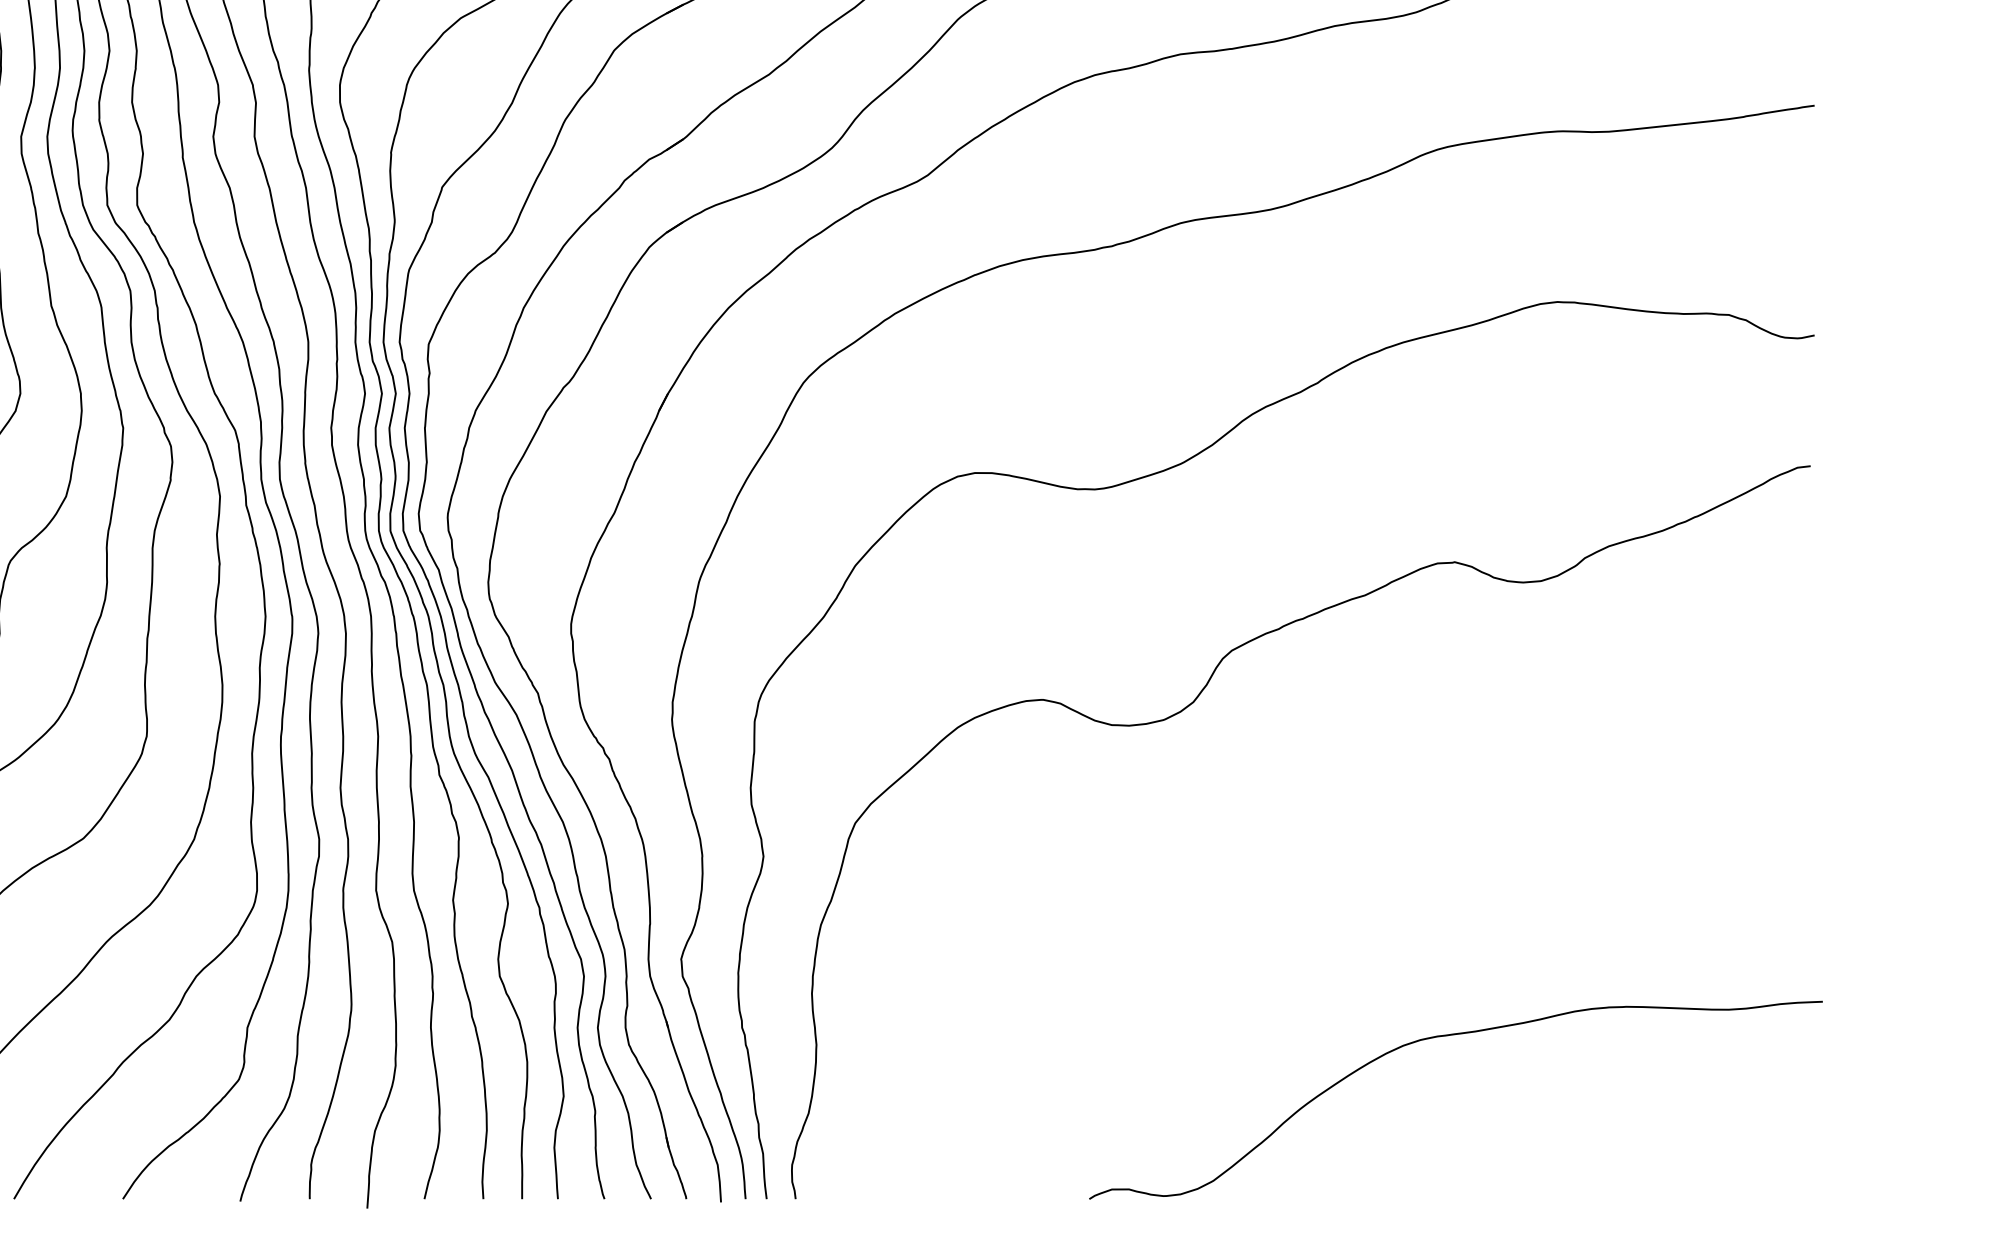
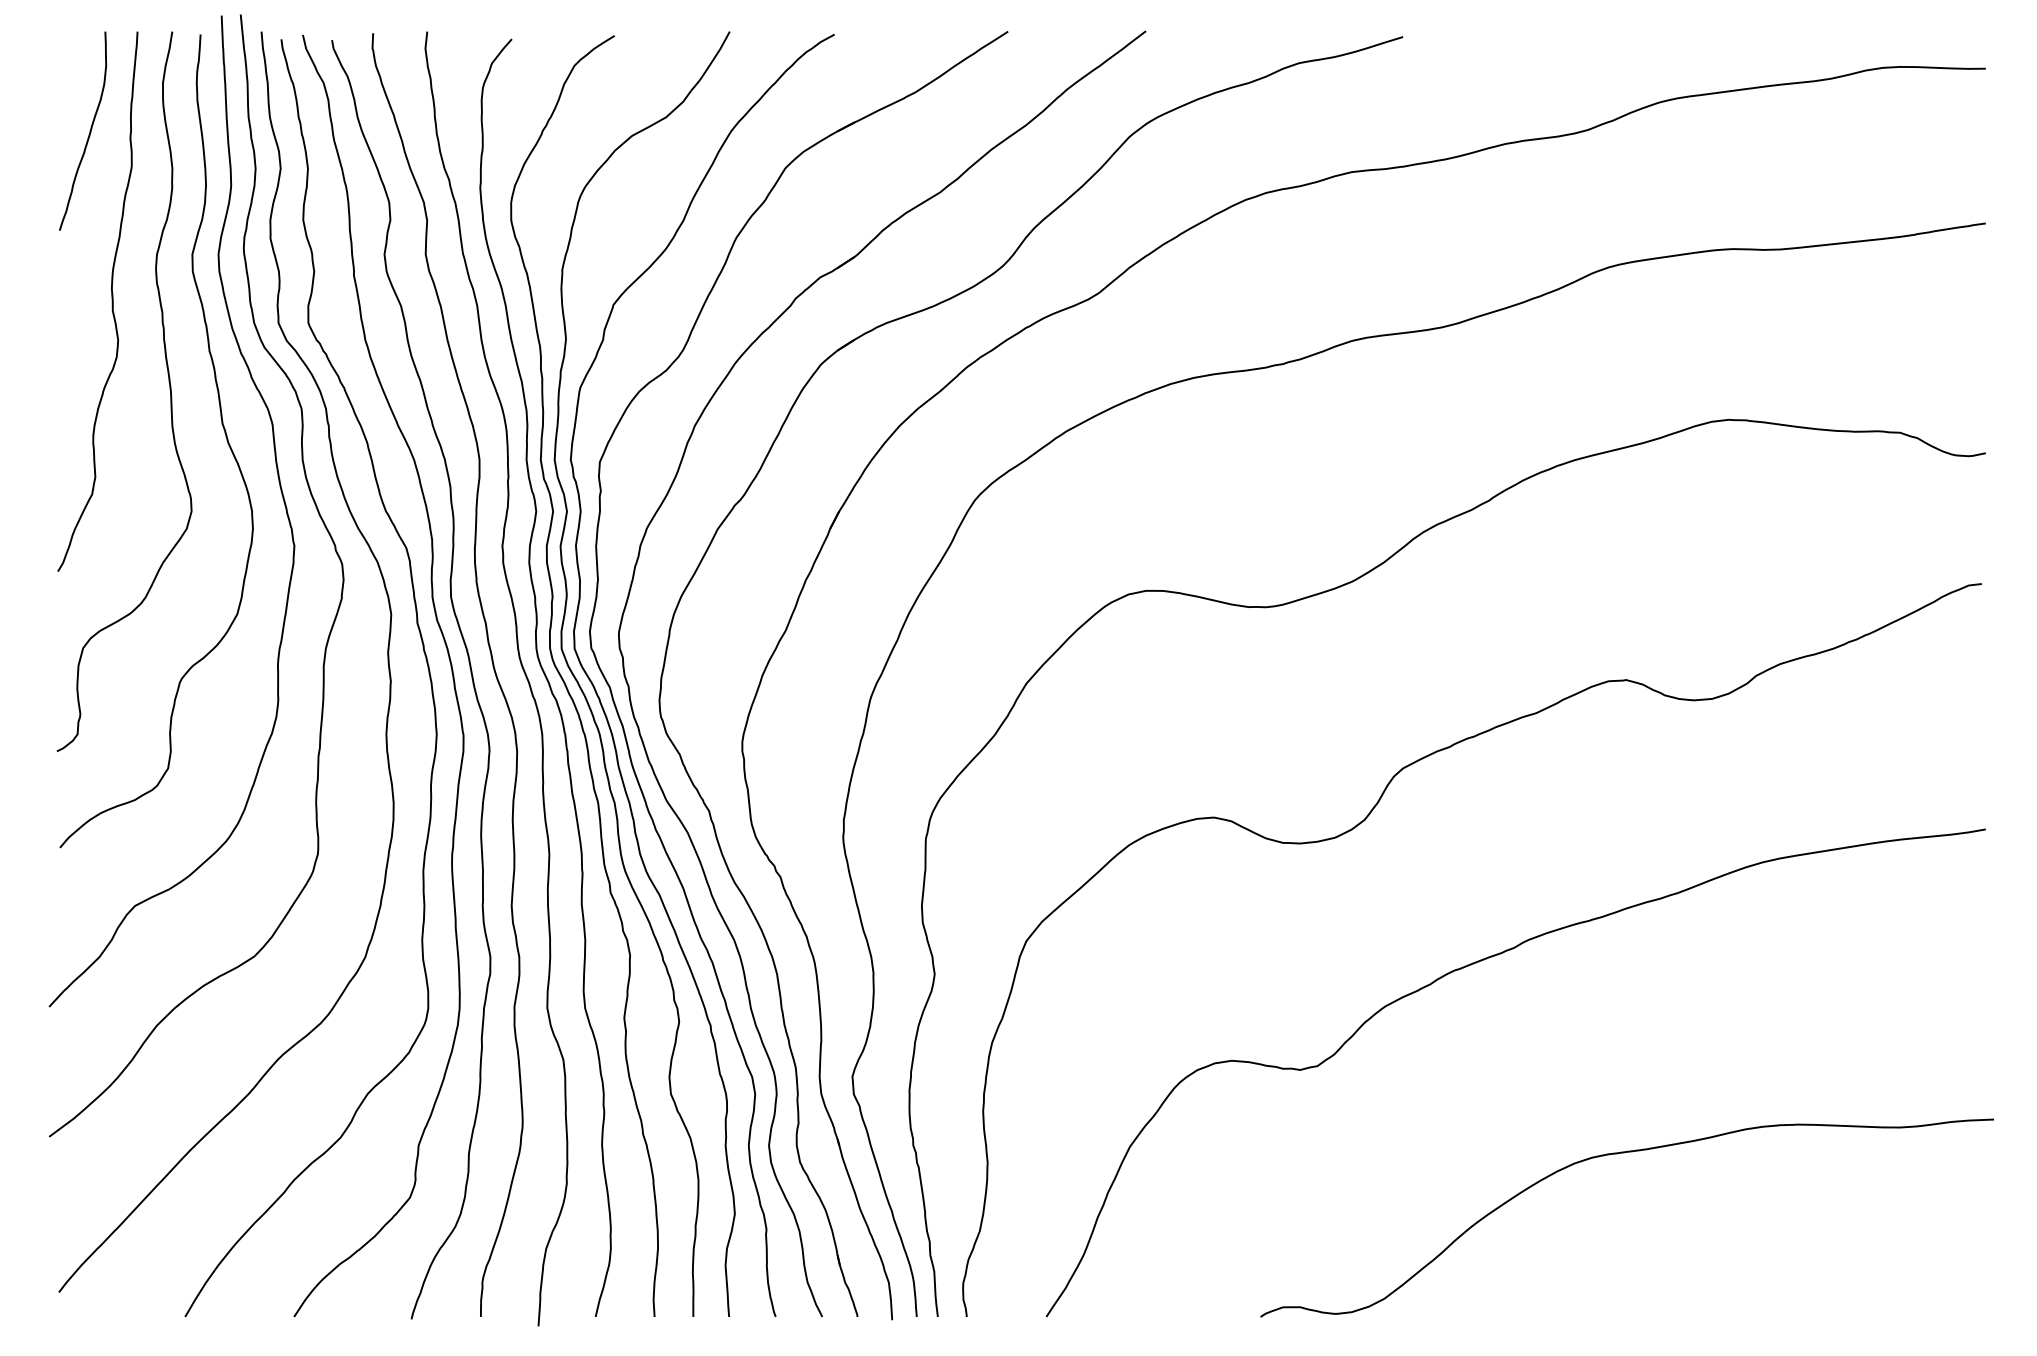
curve: (1300, 847) -> (1471, 965), added

